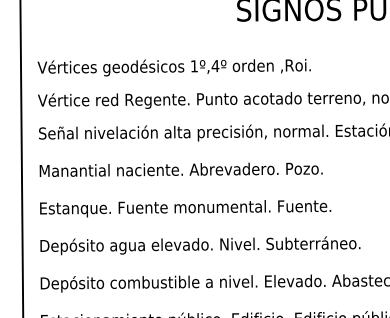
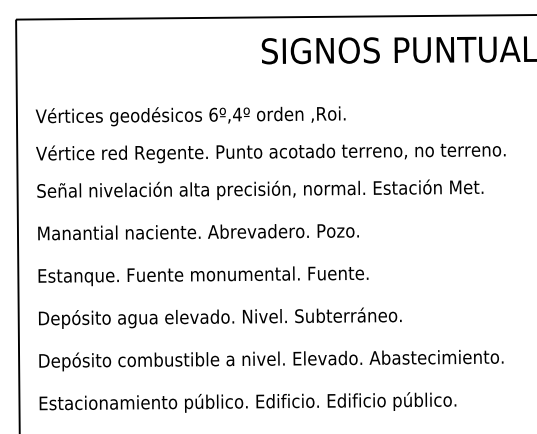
text: (194, 66) -> (213, 114), 1º,4º -> 6º,4º

